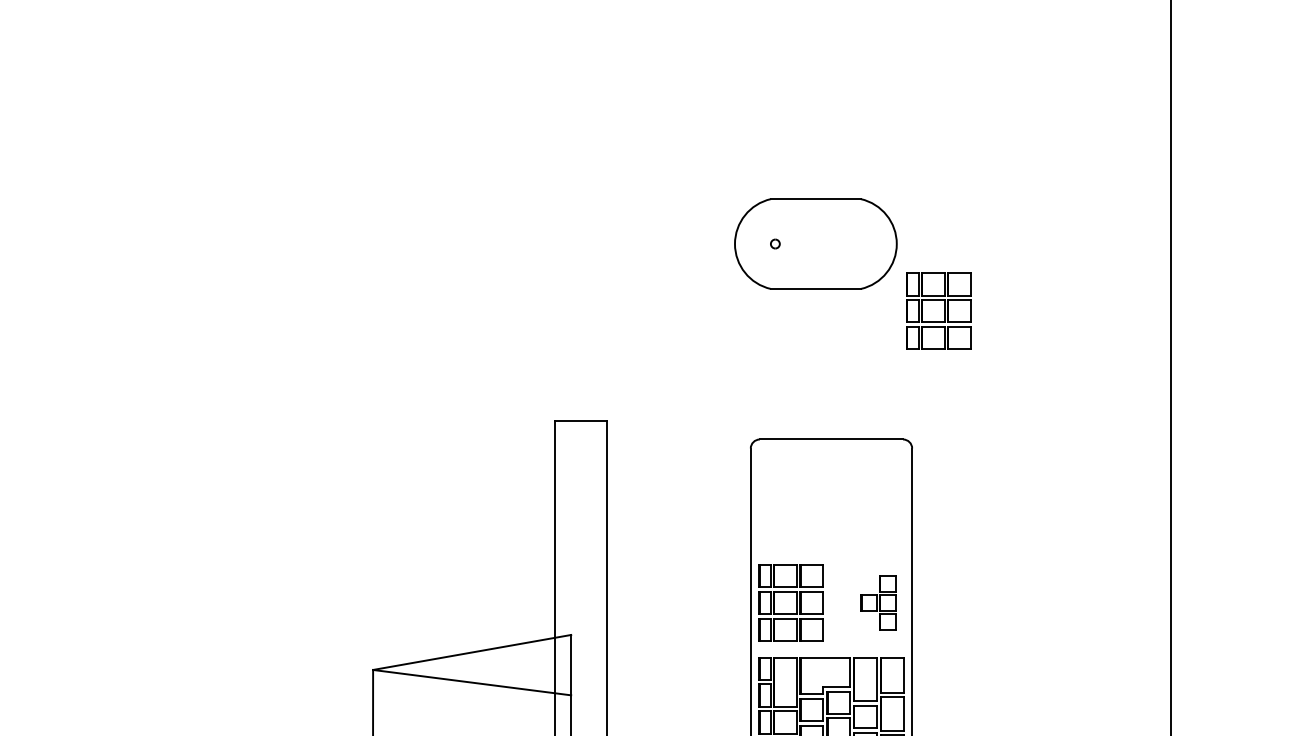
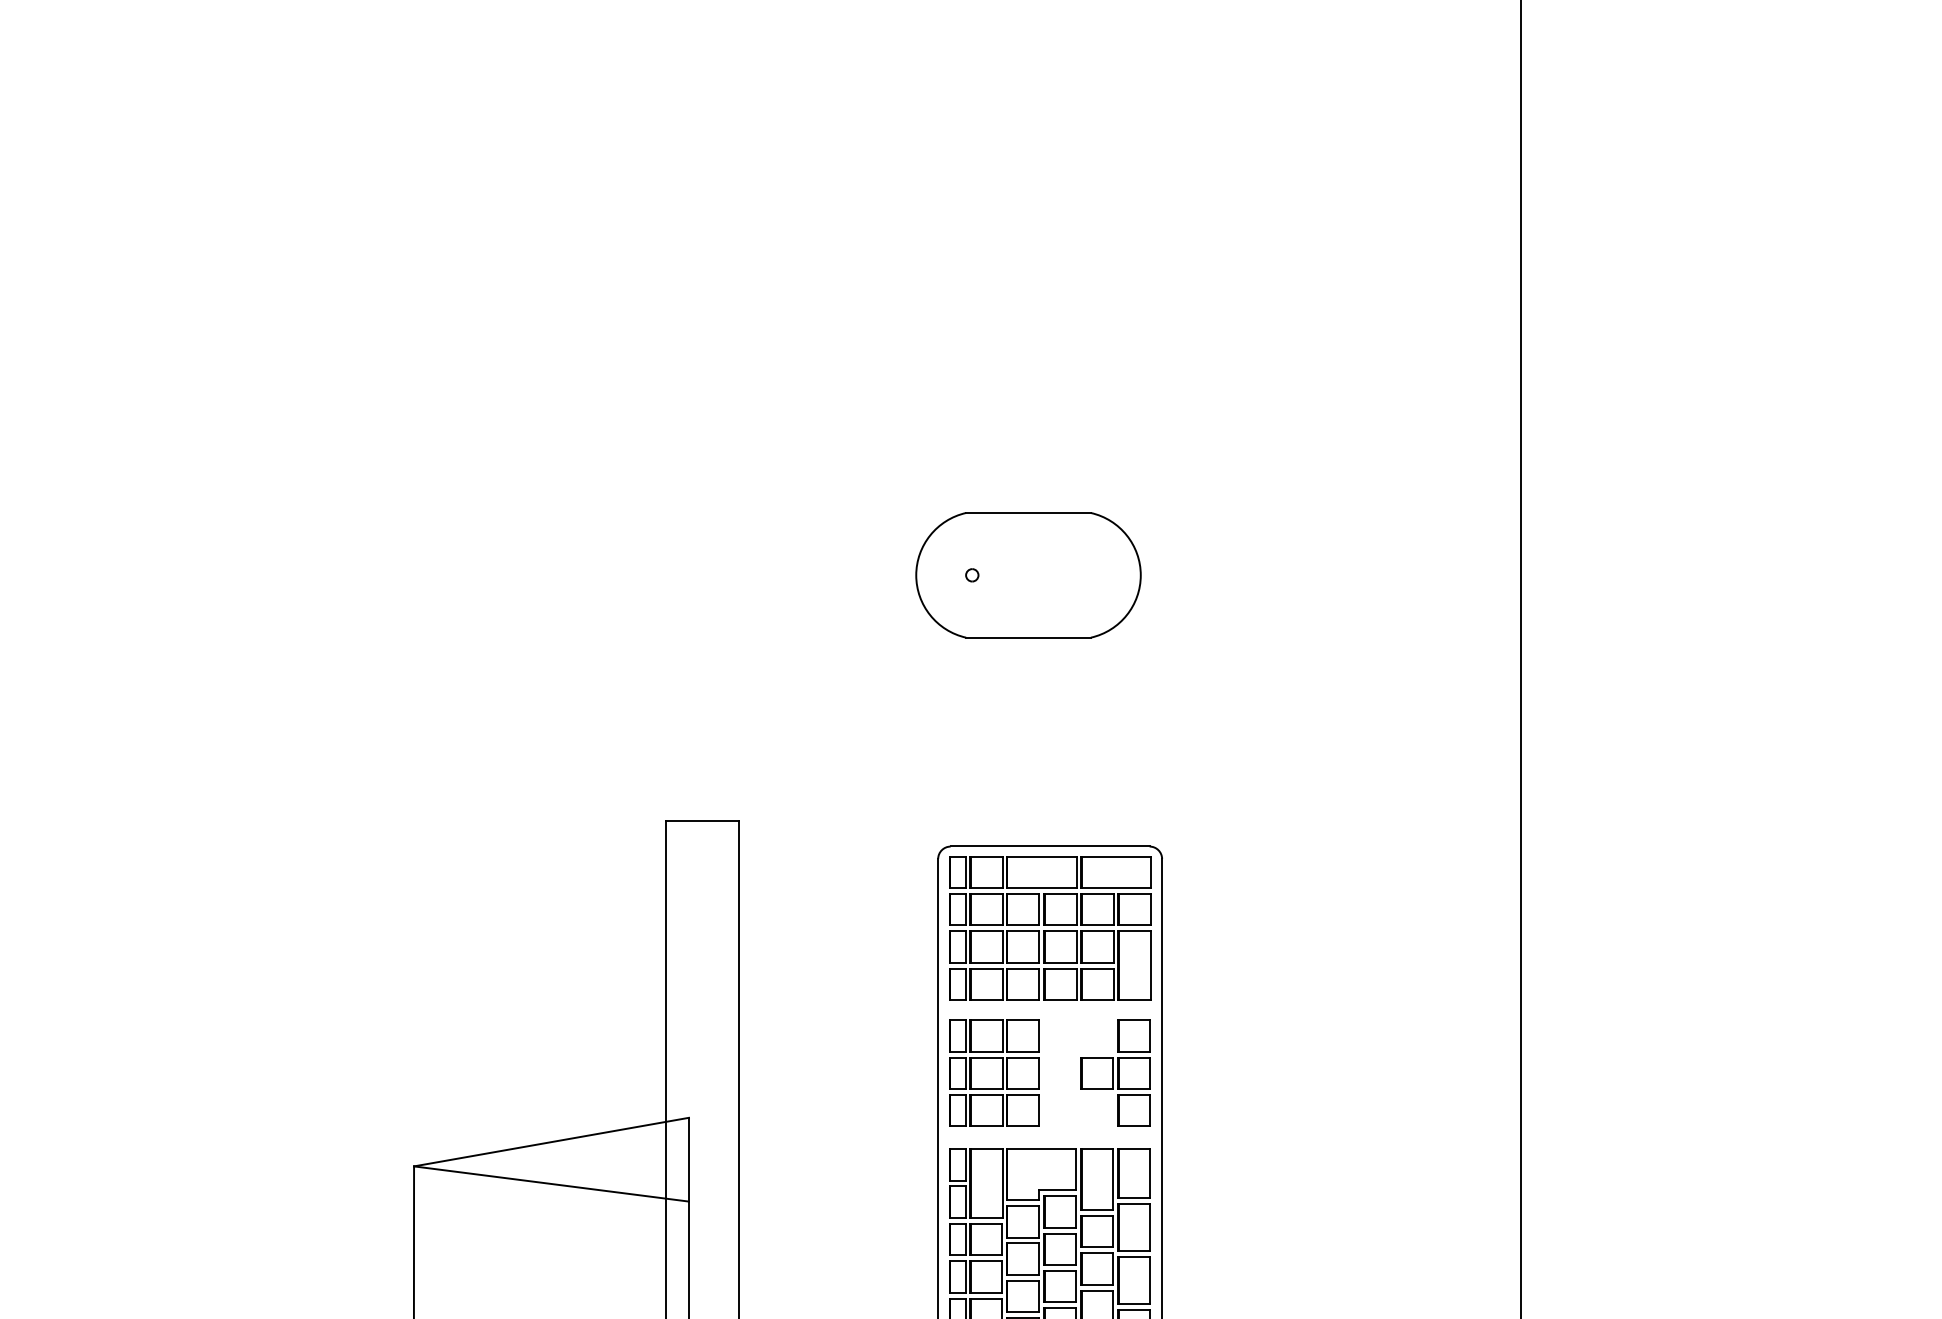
part: (939, 310) -> (1199, 667), removed
part: (831, 498) -> (1050, 928), added
part: (878, 602) -> (1115, 1072), size x1.43

